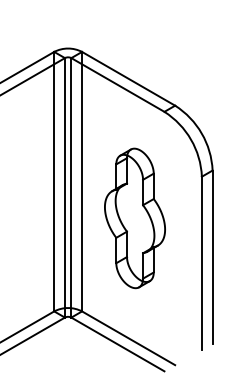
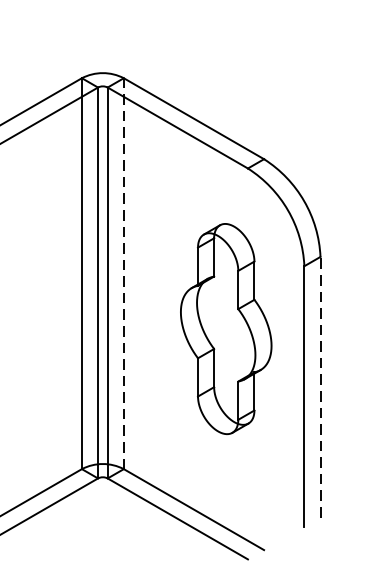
line: (82, 181) -> (124, 273), solid -> dashed
part: (134, 218) -> (225, 329), moved
line: (212, 256) -> (320, 386), solid -> dashed

